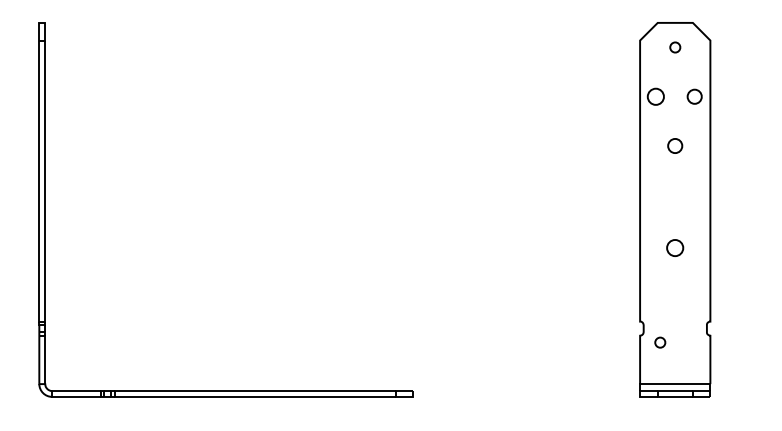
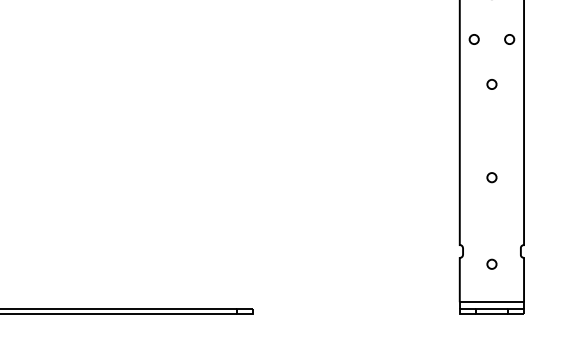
circle: (655, 96) -> (473, 39), size x0.62
circle: (694, 96) -> (509, 39), size x0.71
circle: (675, 145) -> (492, 84), size x0.71
circle: (675, 247) -> (492, 177), size x0.62
circle: (660, 342) -> (492, 264), moved

